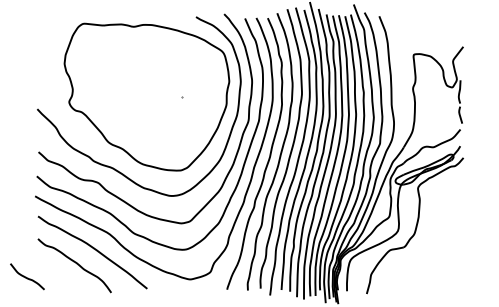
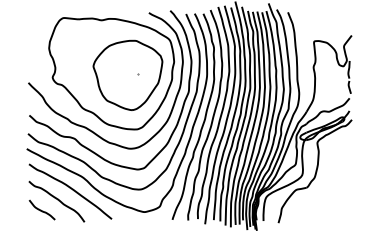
part: (168, 98) -> (128, 74), added
curve: (26, 276) -> (41, 209), moved

